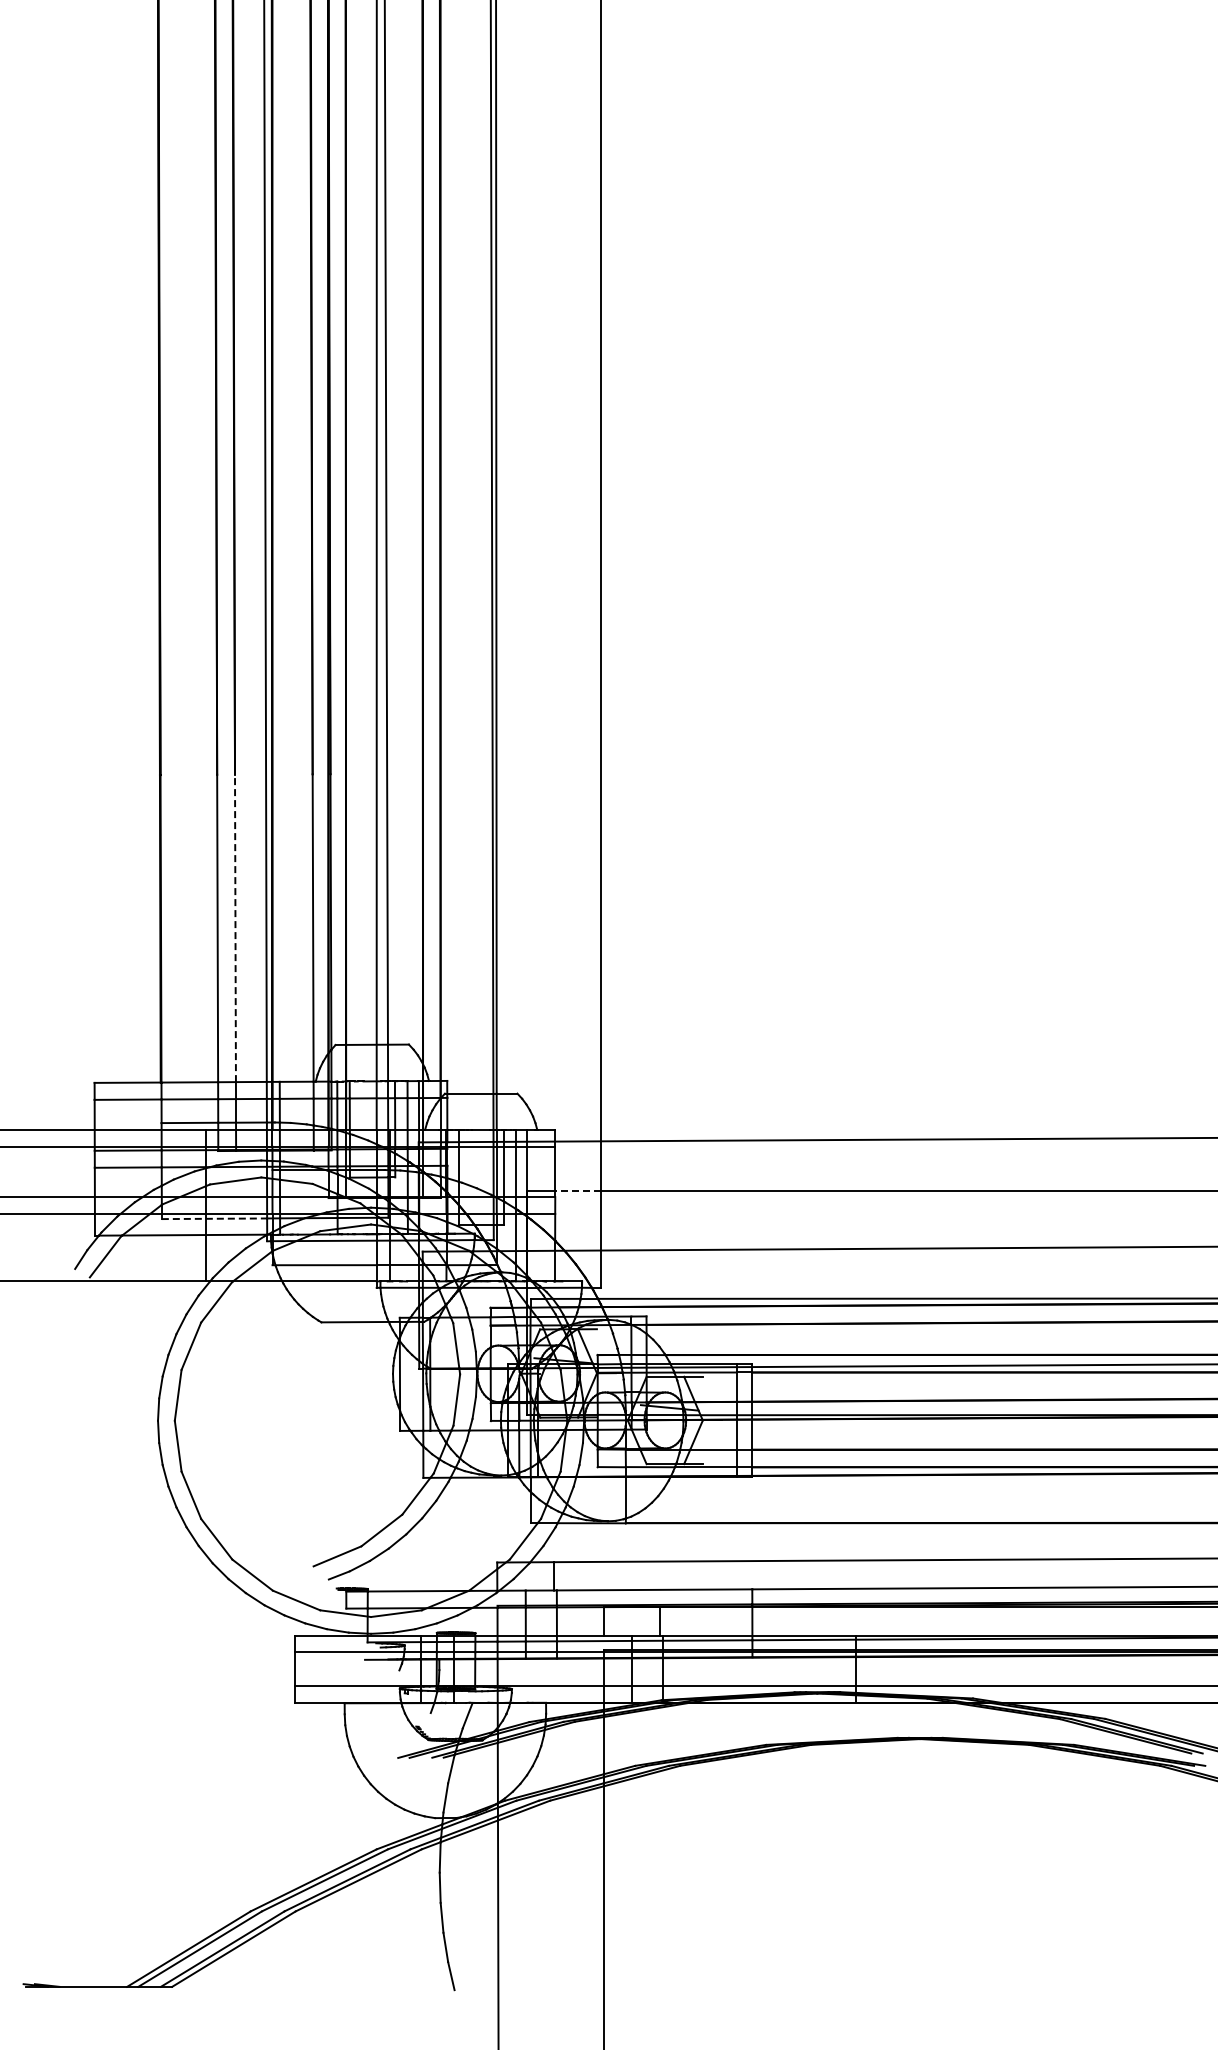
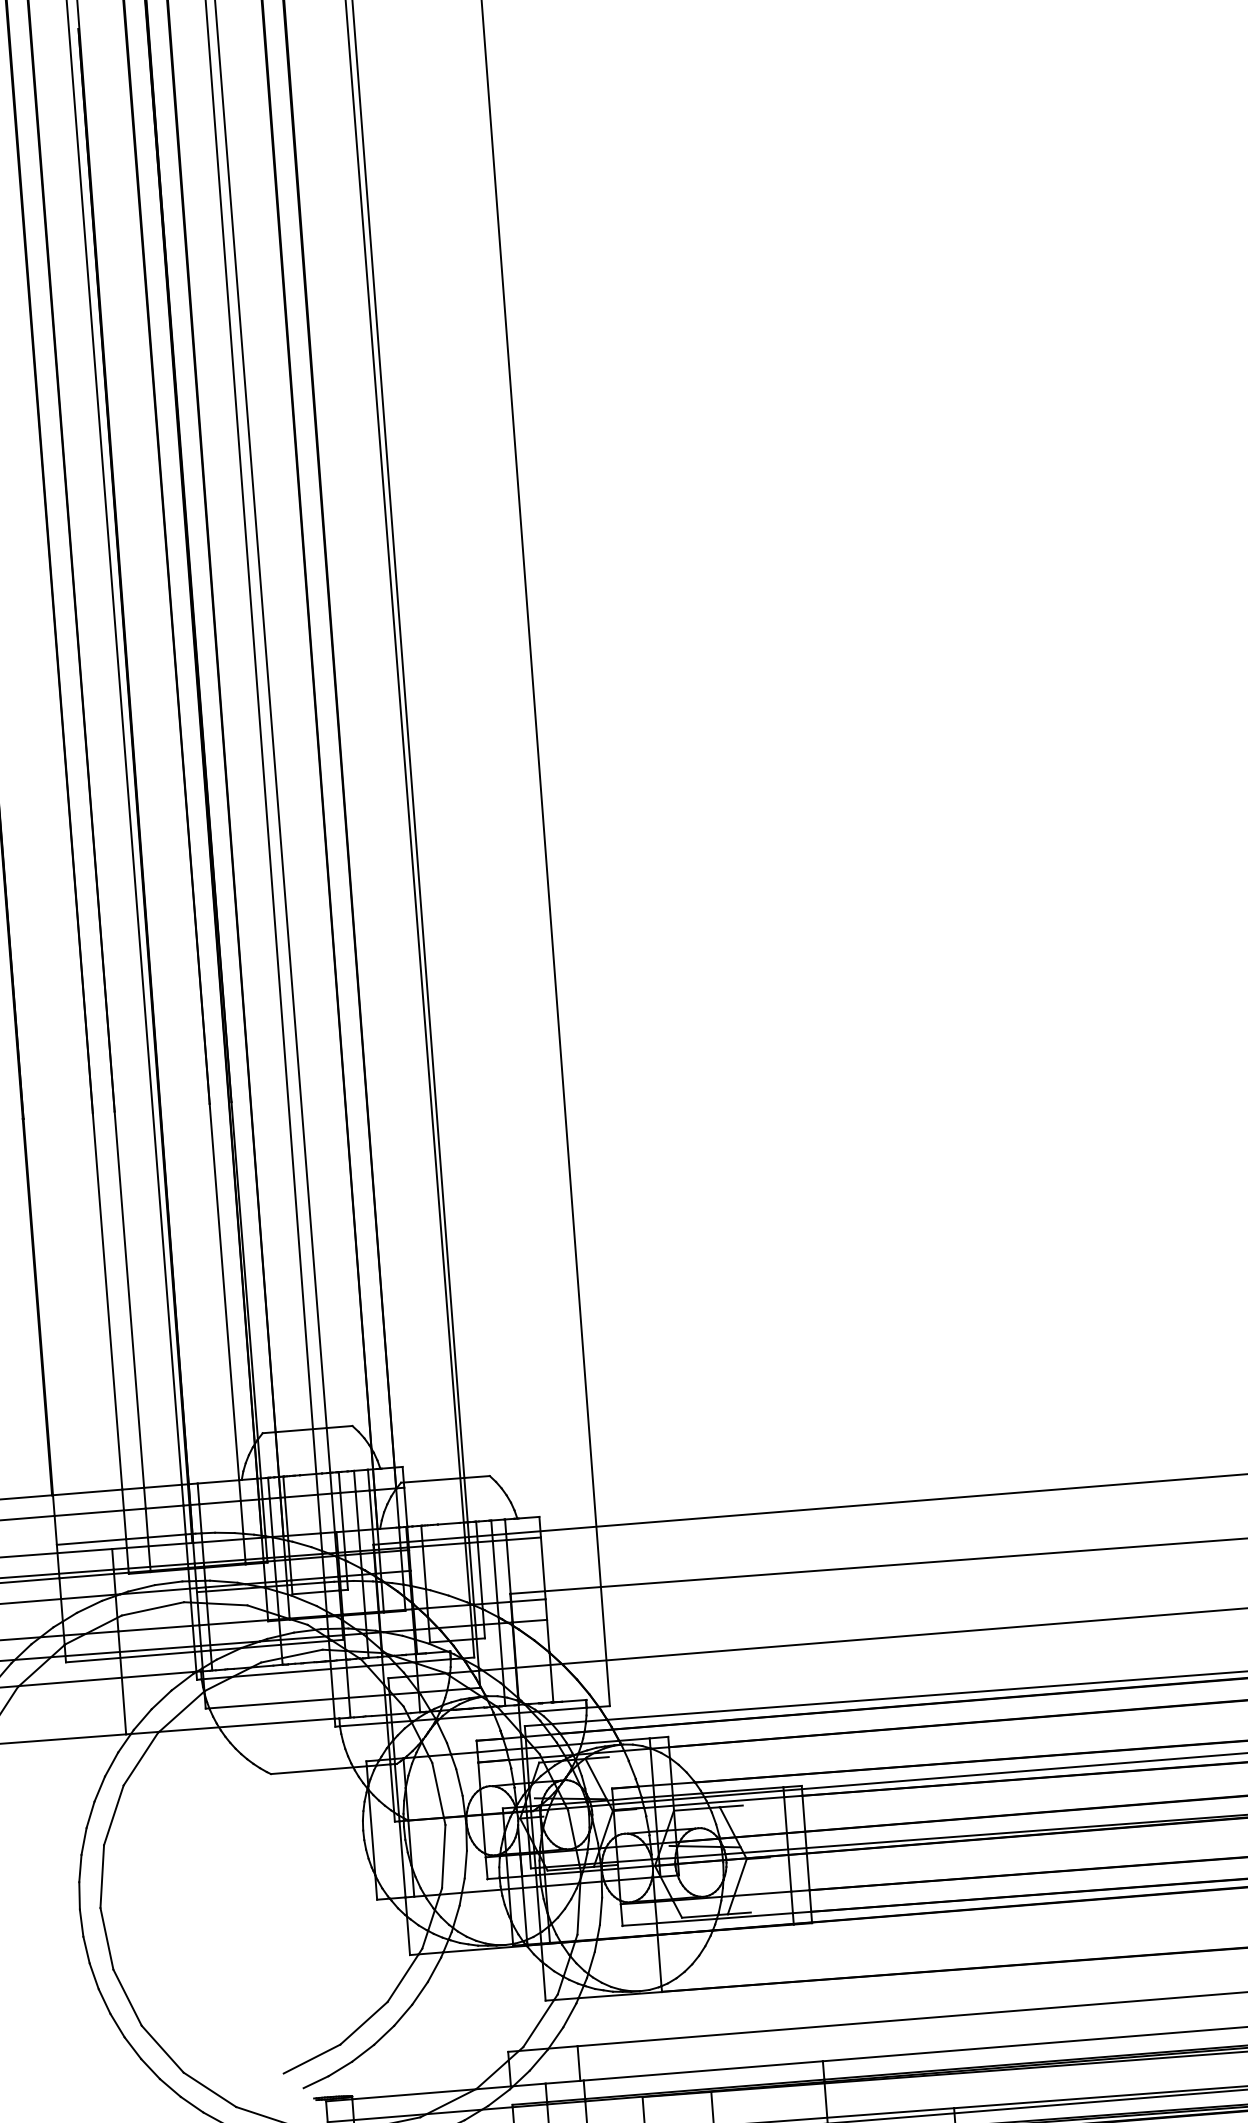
line: (235, 928) -> (129, 1299), dashed -> solid
line: (578, 1190) -> (573, 1588), dashed -> solid
line: (214, 1218) -> (130, 1656), dashed -> solid

